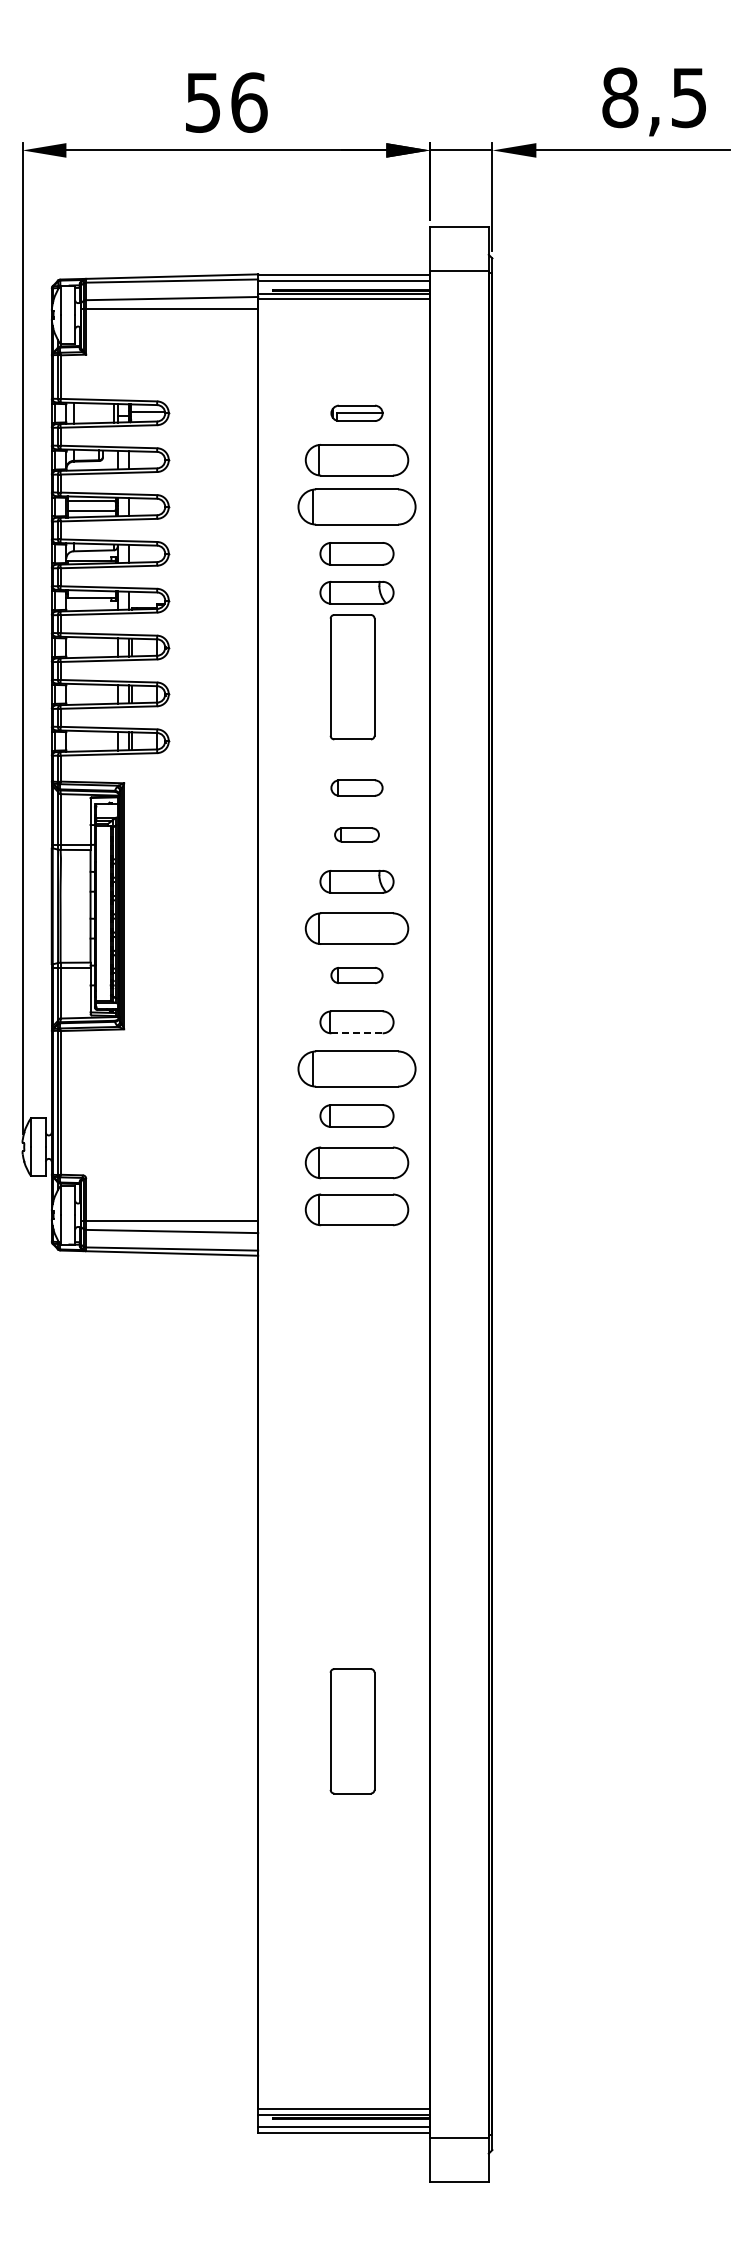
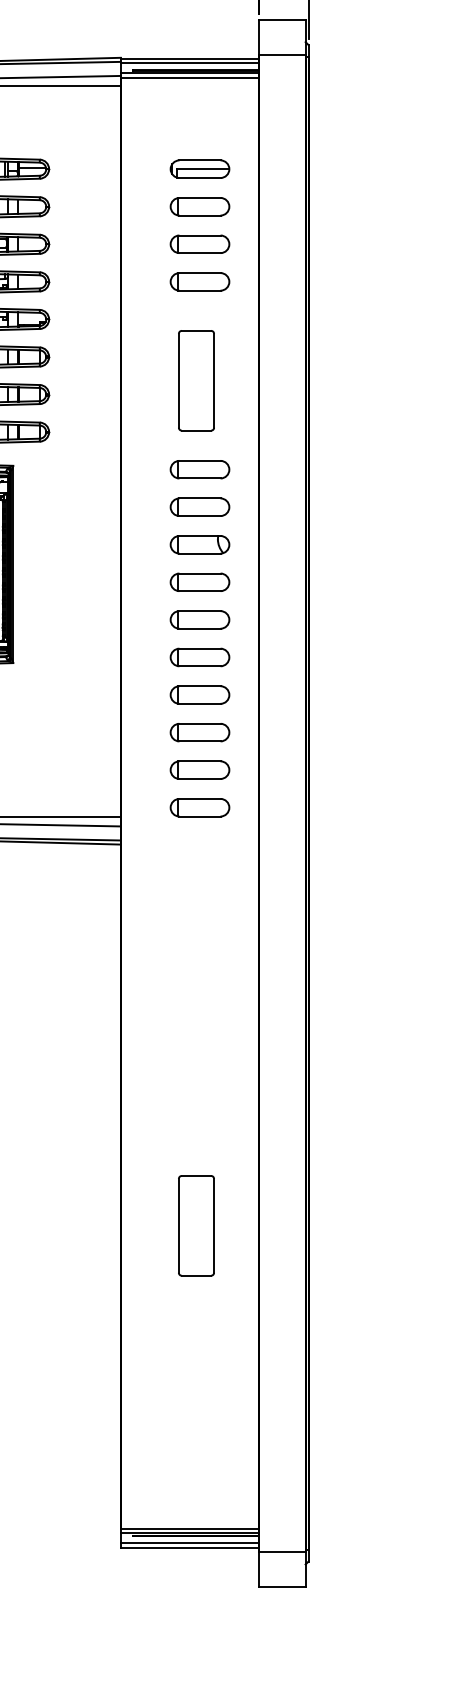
part: (356, 413) -> (199, 169), size x1.43
part: (356, 459) -> (199, 206), size x0.71
part: (356, 506) -> (199, 243), size x0.62
part: (356, 592) -> (199, 312), removed
part: (356, 787) -> (199, 469), size x1.43
part: (356, 834) -> (199, 506), size x1.67
part: (356, 928) -> (199, 582), size x0.71
part: (356, 975) -> (199, 619), size x1.43
line: (357, 1033) -> (200, 666), dashed -> solid
part: (356, 1069) -> (199, 695), size x0.62
part: (356, 1162) -> (199, 769), size x0.71
part: (356, 1209) -> (199, 807), size x0.71

